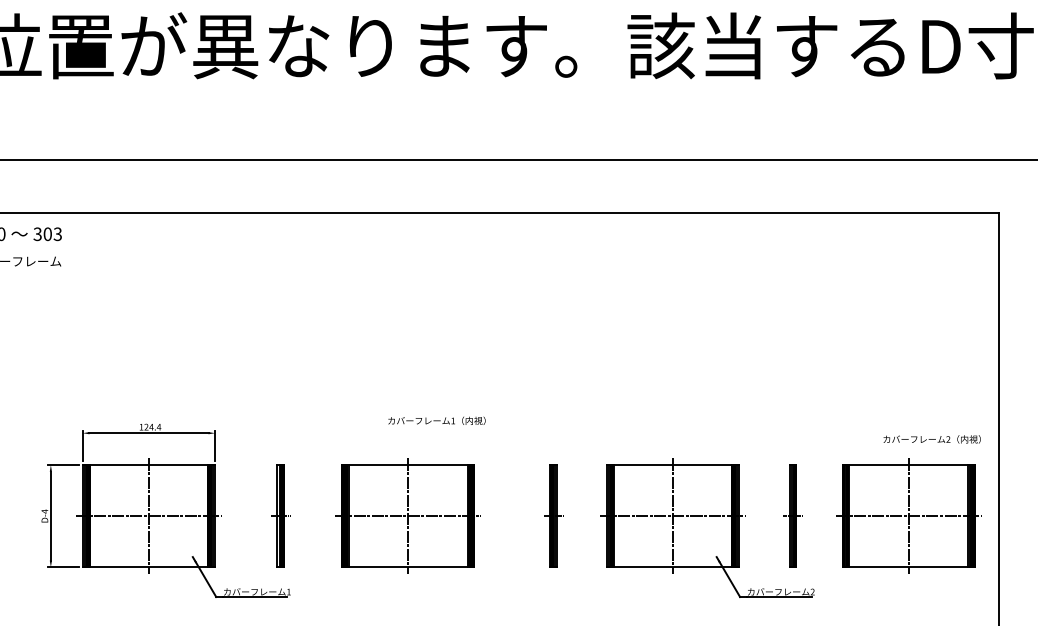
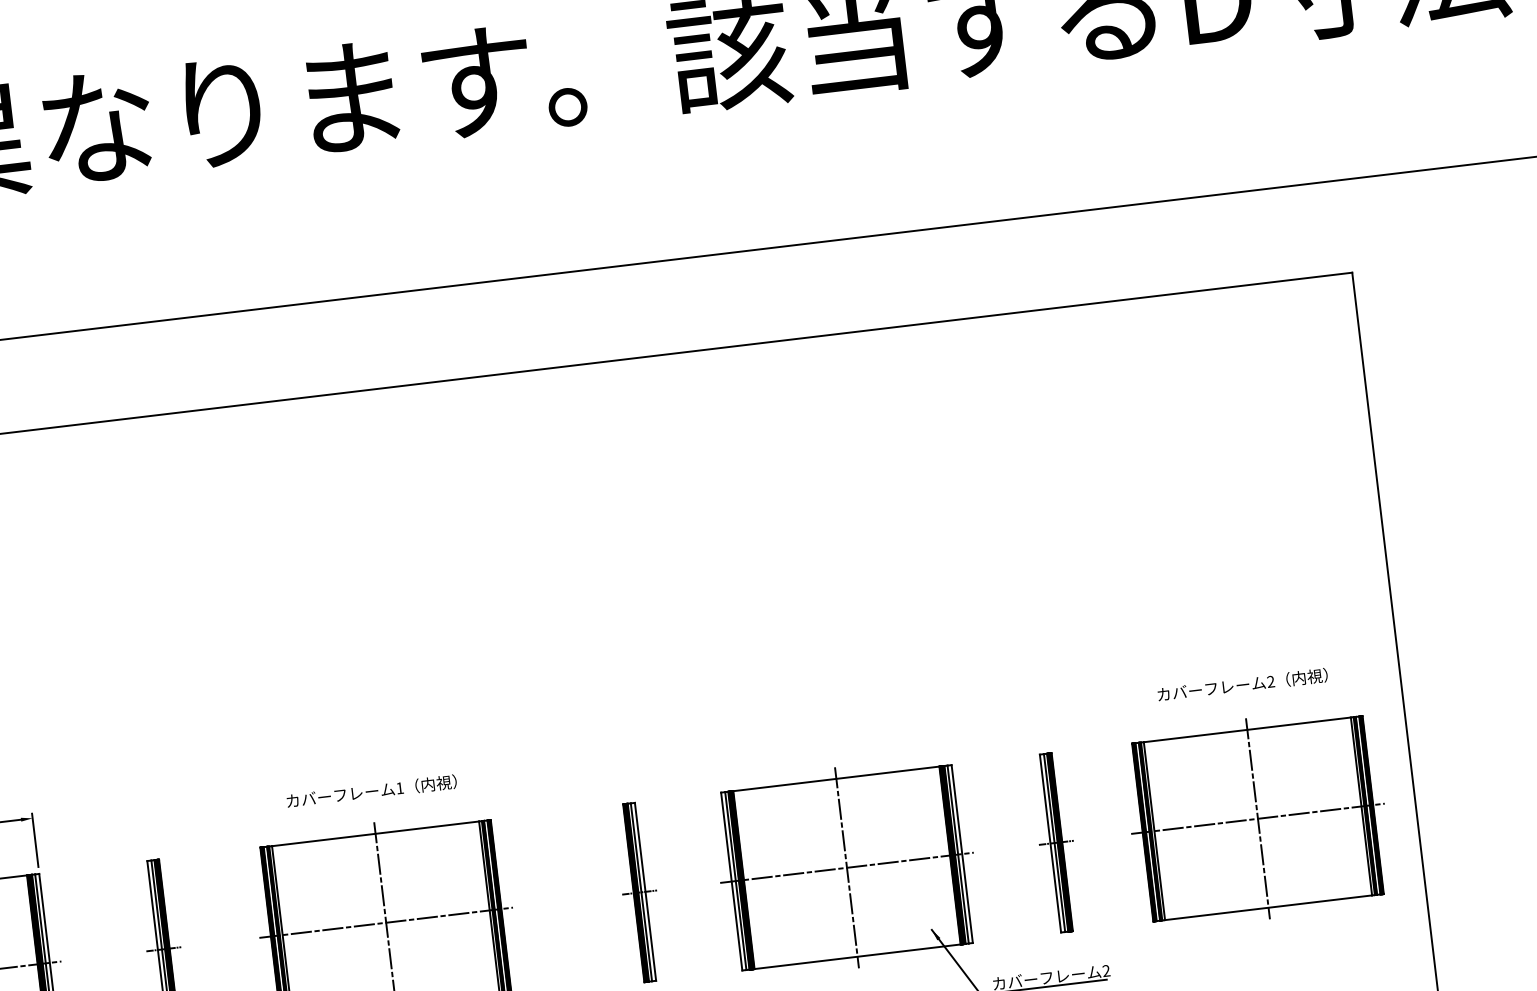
text: (436, 420) -> (370, 790), moved
text: (931, 439) -> (1241, 685), moved

